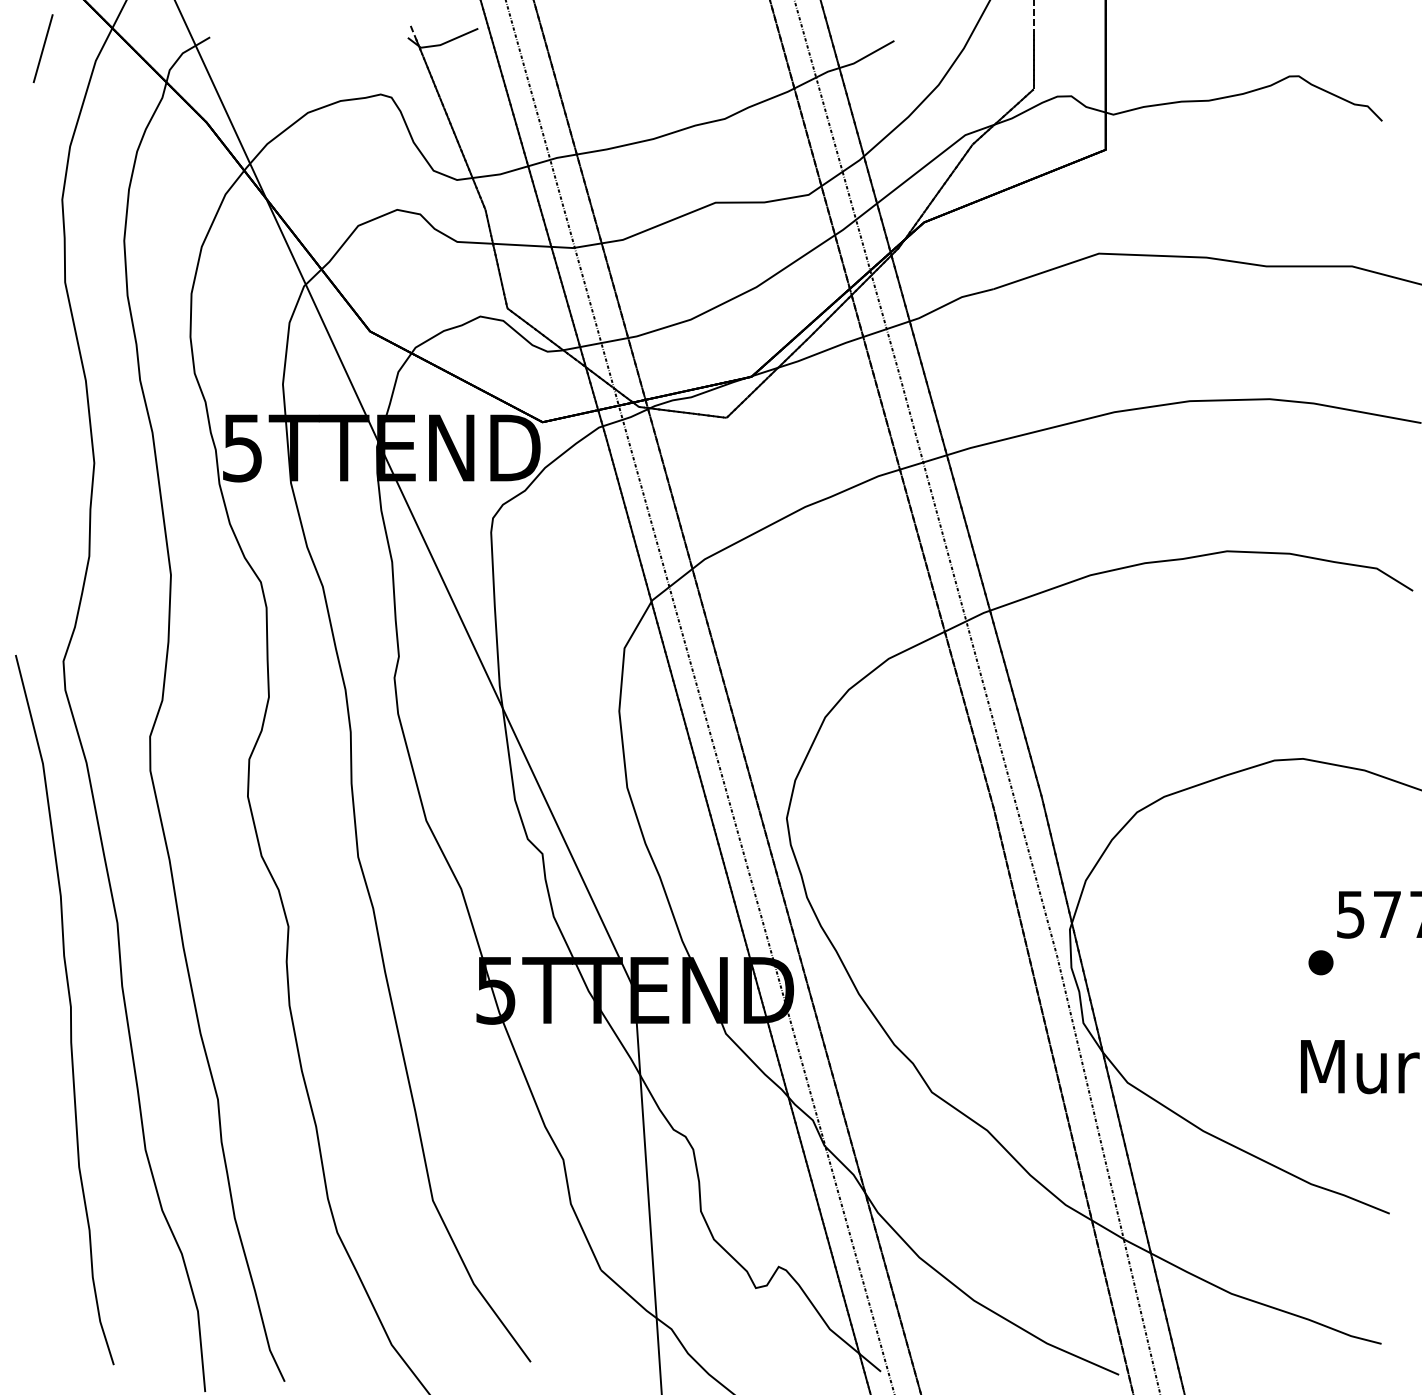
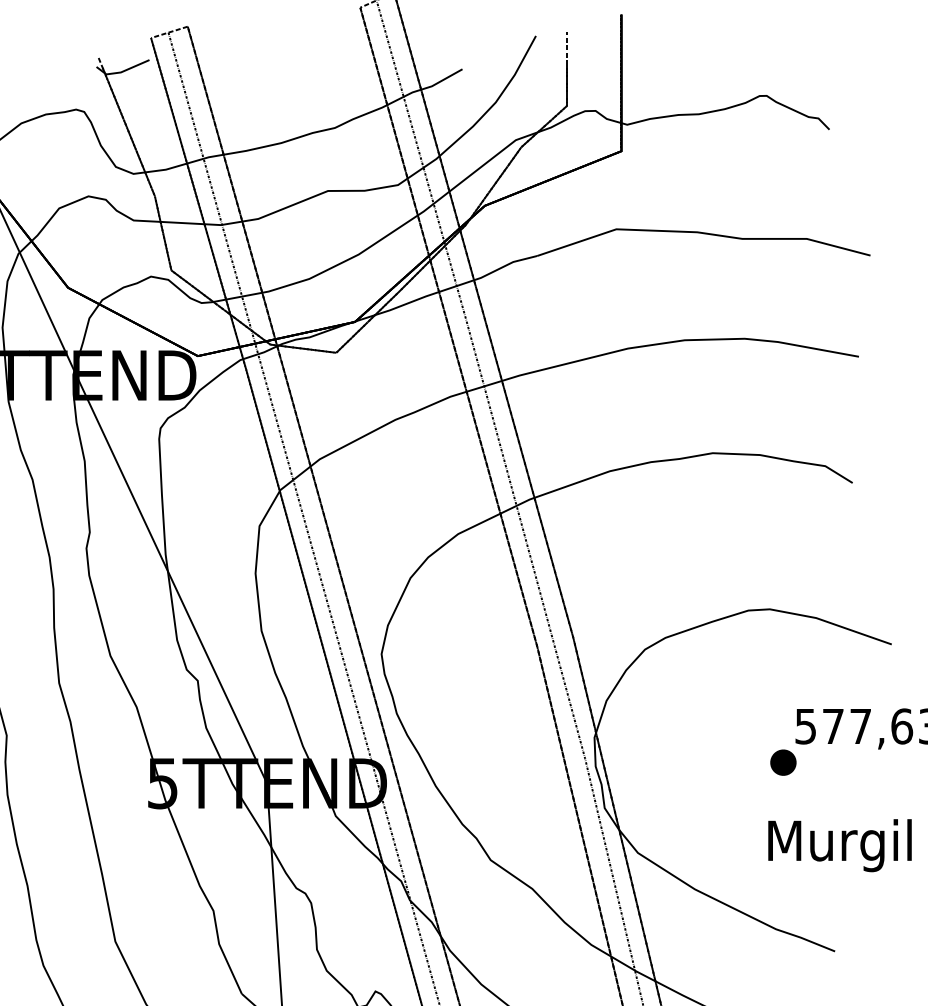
part: (1320, 962) -> (783, 762), size x1.4

